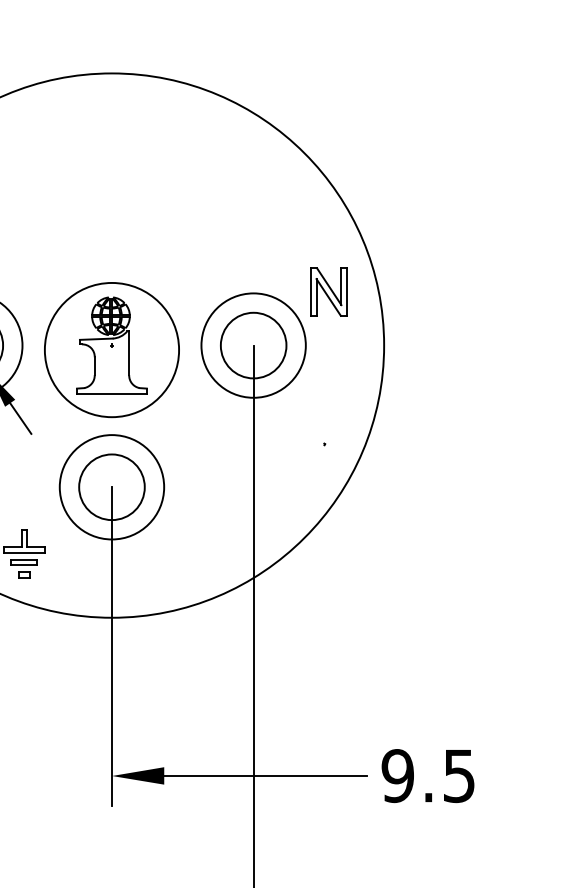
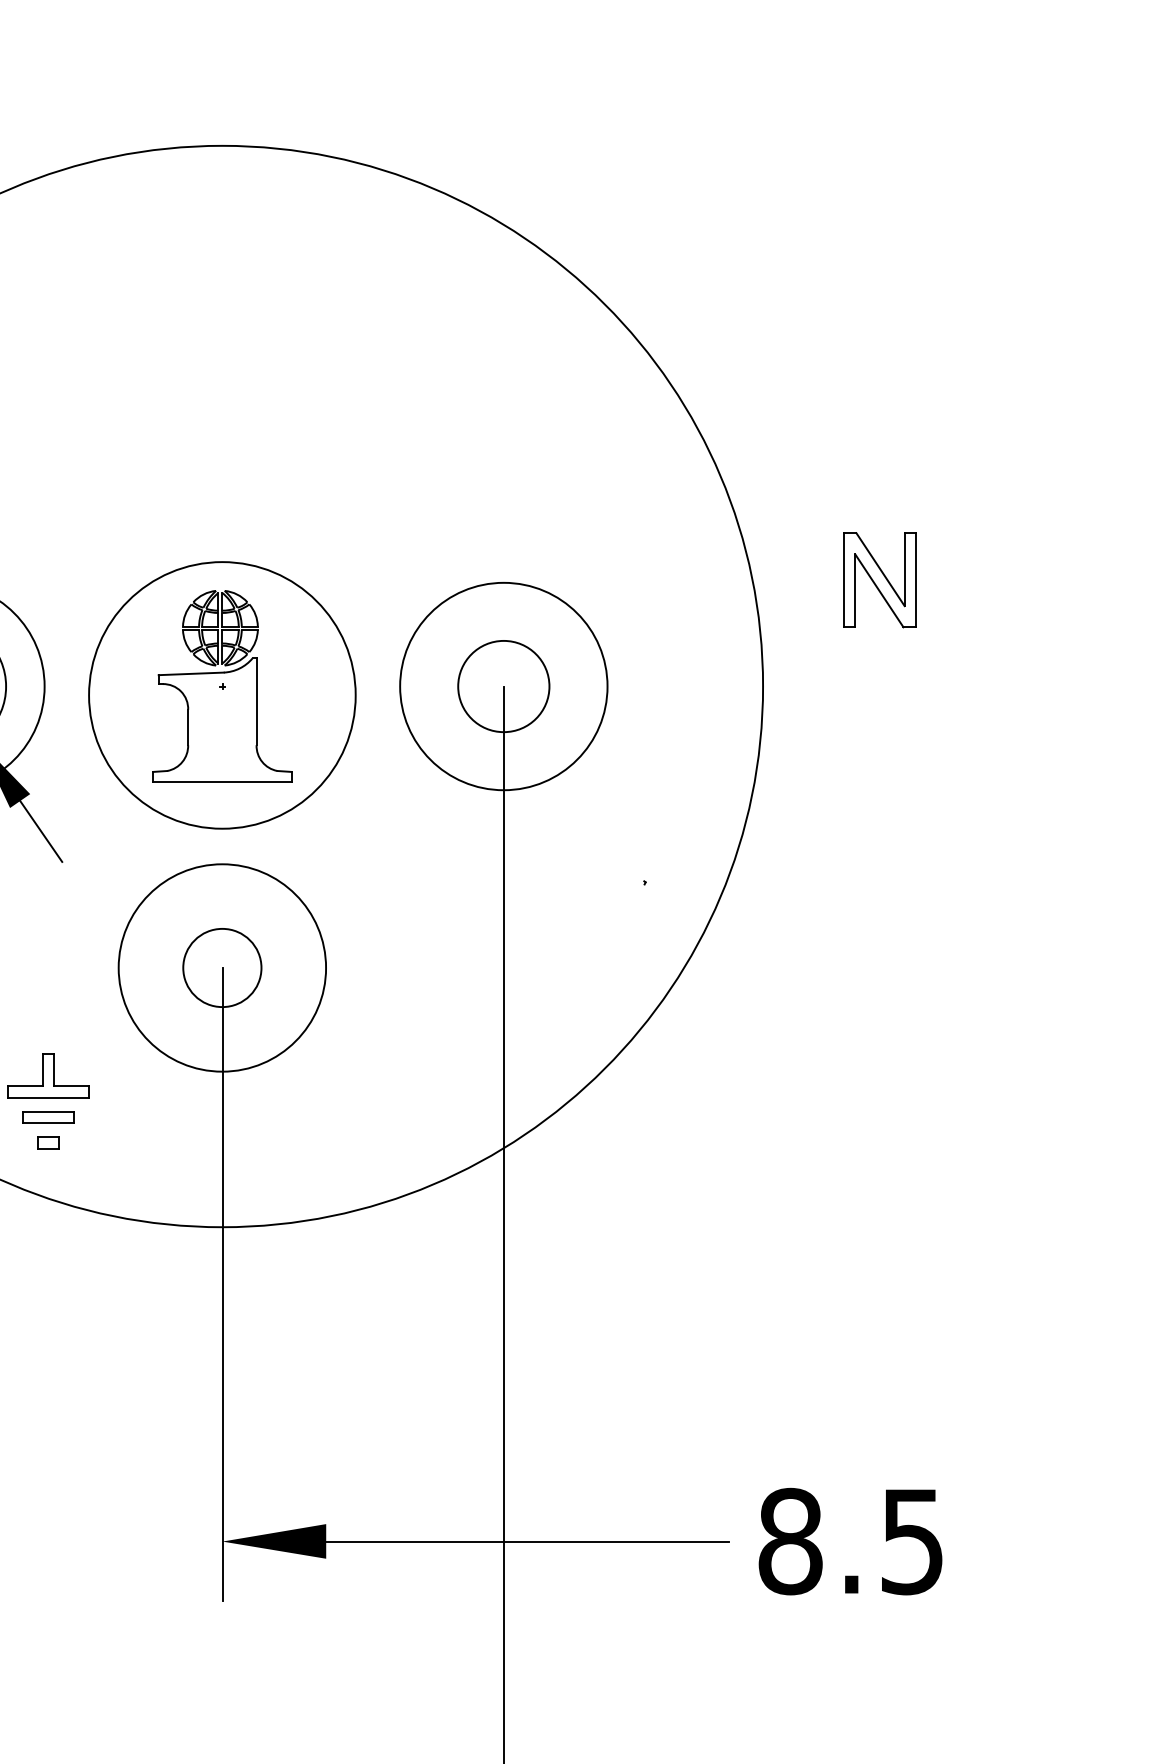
part: (328, 291) -> (878, 579), moved
circle: (253, 345) -> (503, 686), size x0.7
circle: (111, 487) -> (221, 968), size x0.6
text: (397, 776) -> (789, 1542), 9.5 -> 8.5

